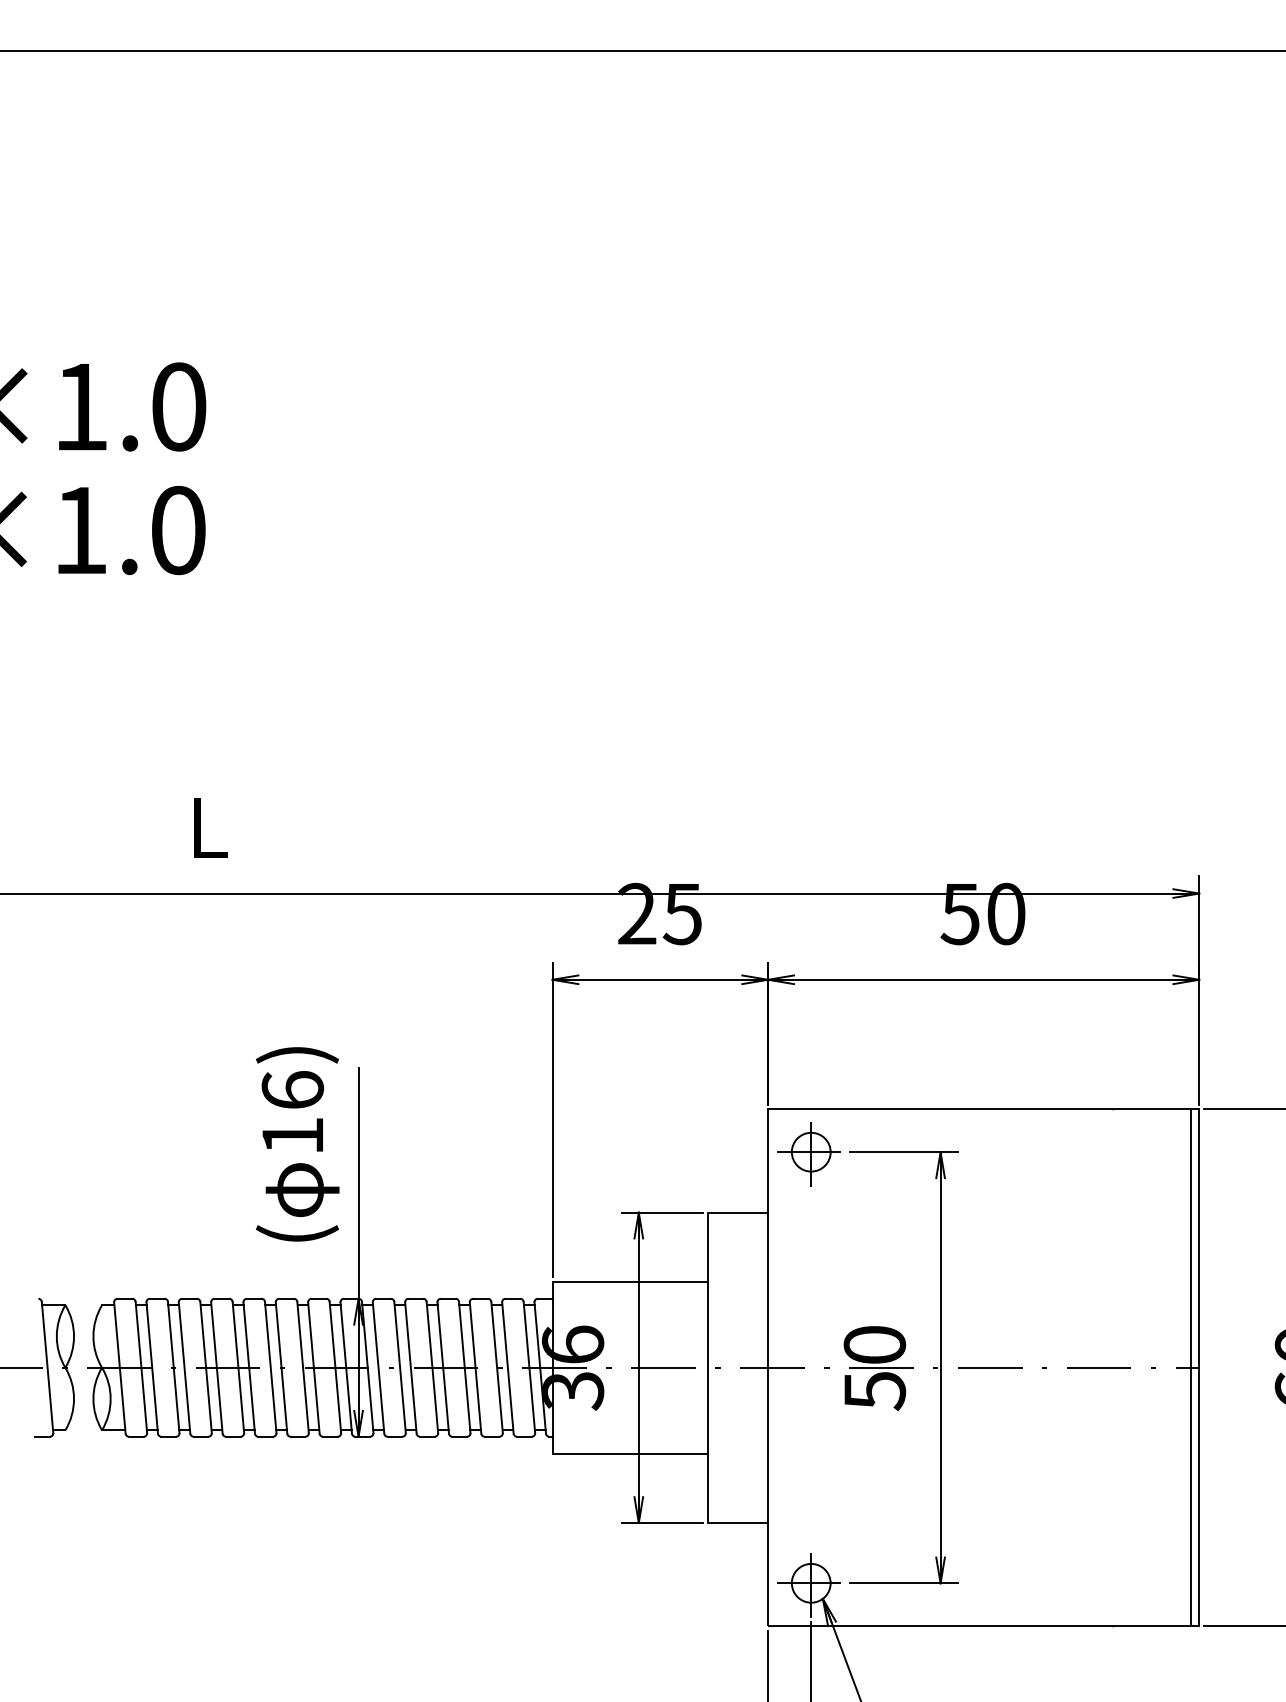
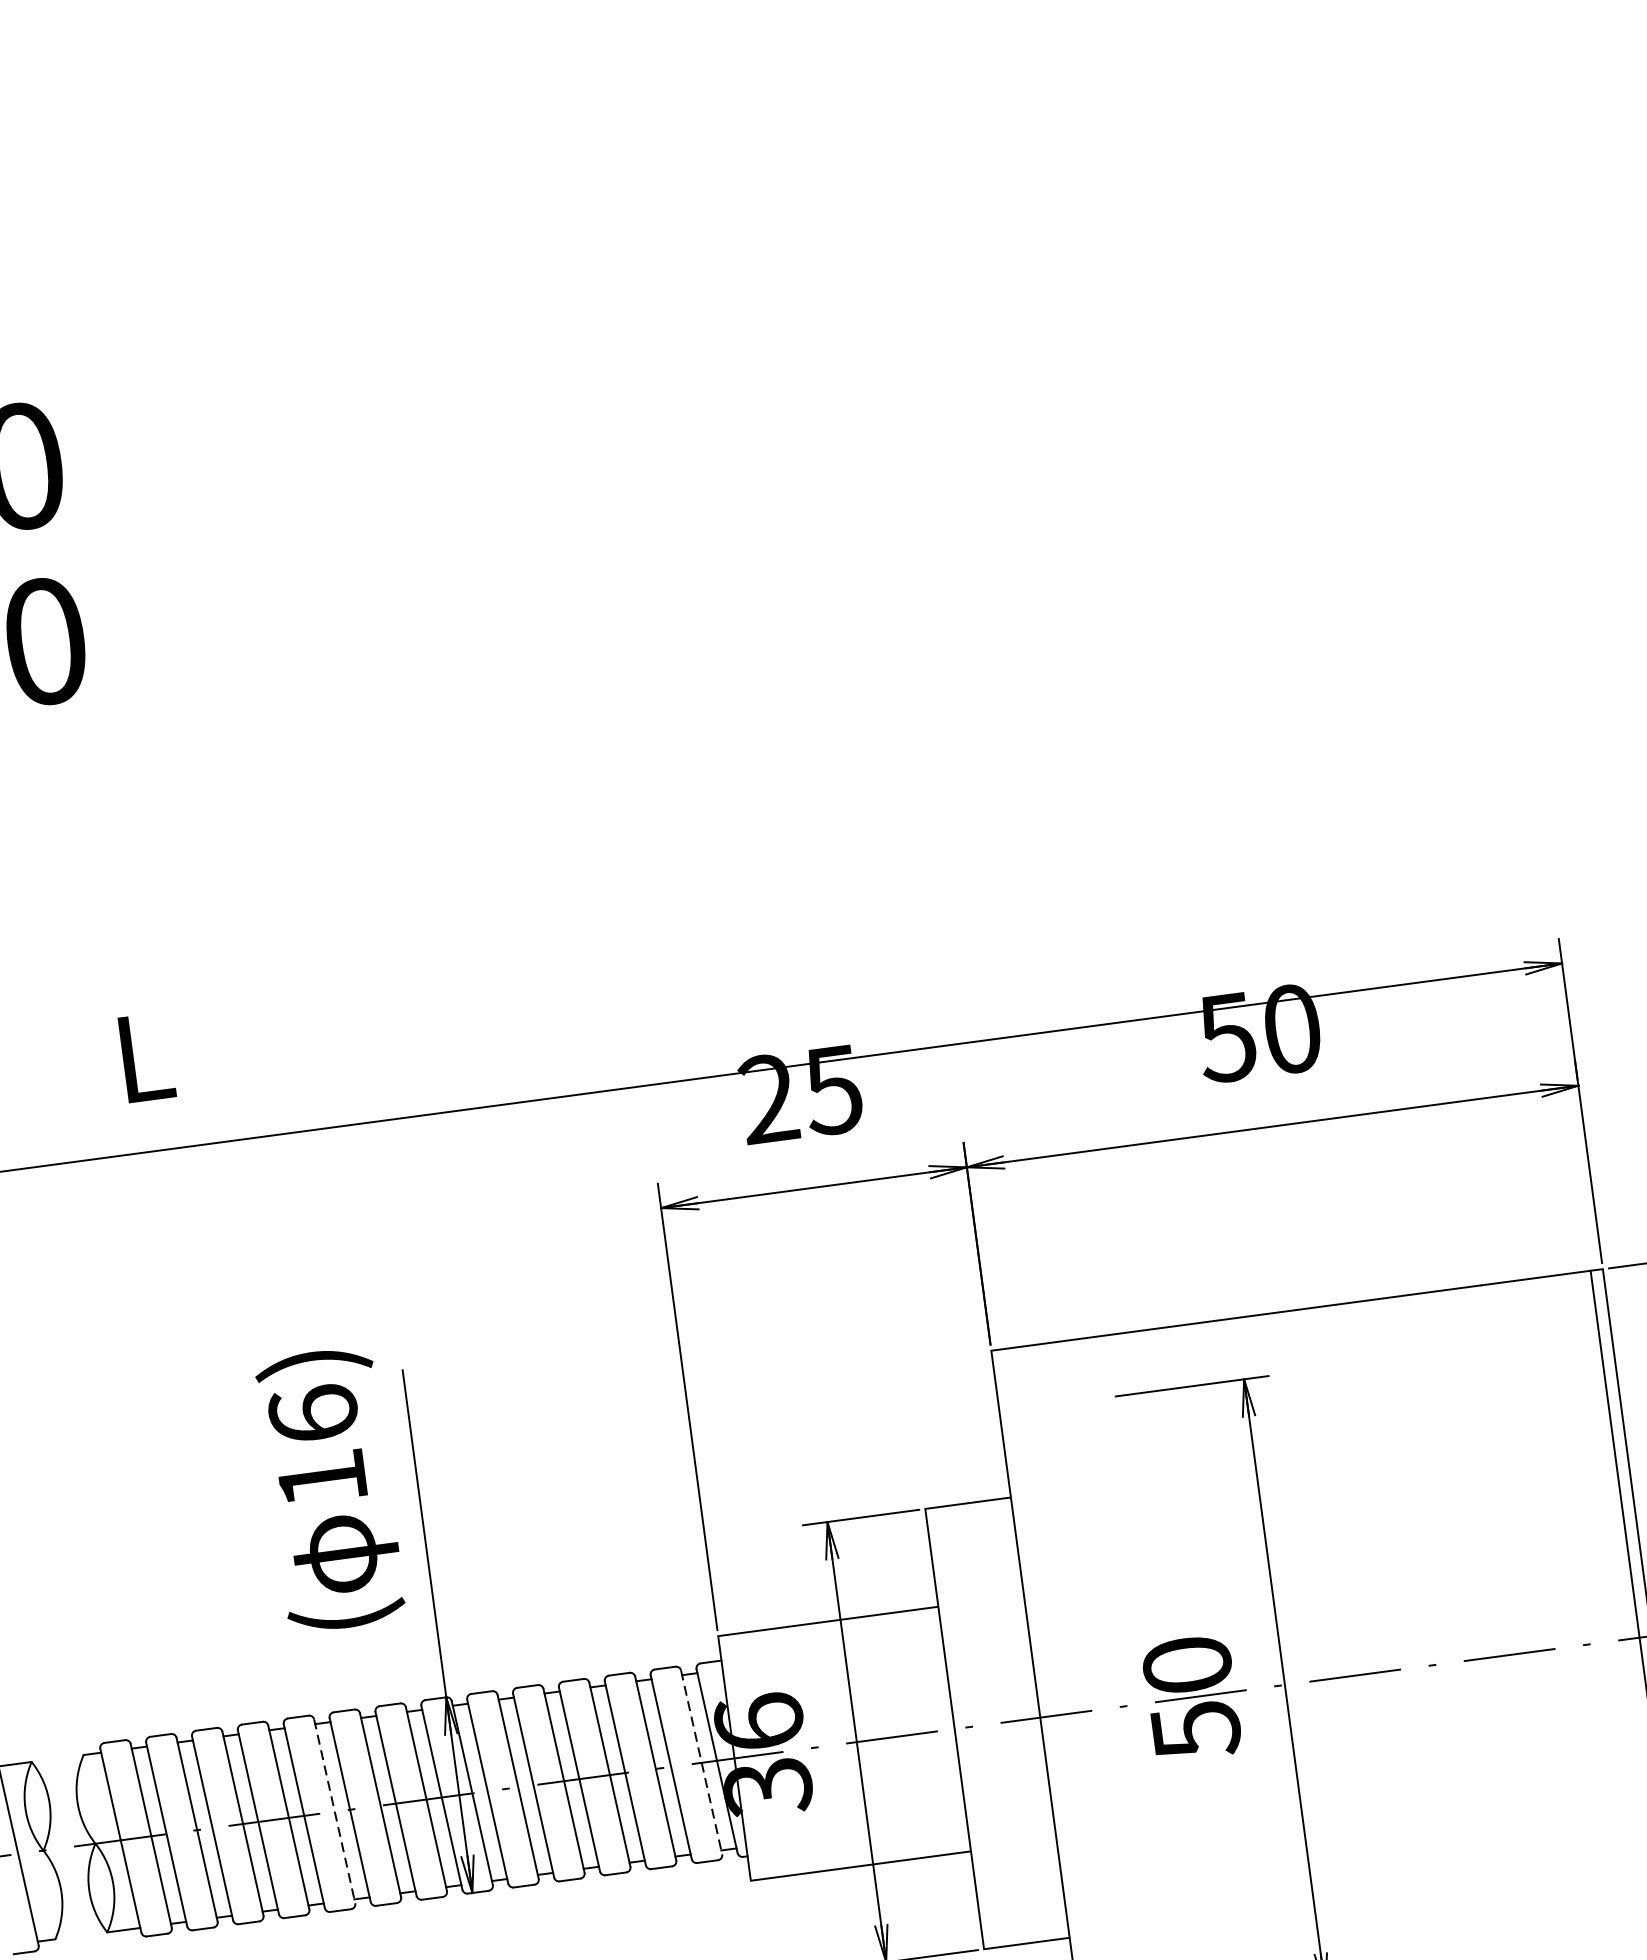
part: (808, 1154) -> (1057, 1407), removed
line: (270, 1367) -> (334, 1811), solid -> dashed
line: (529, 1367) -> (701, 1762), solid -> dashed

